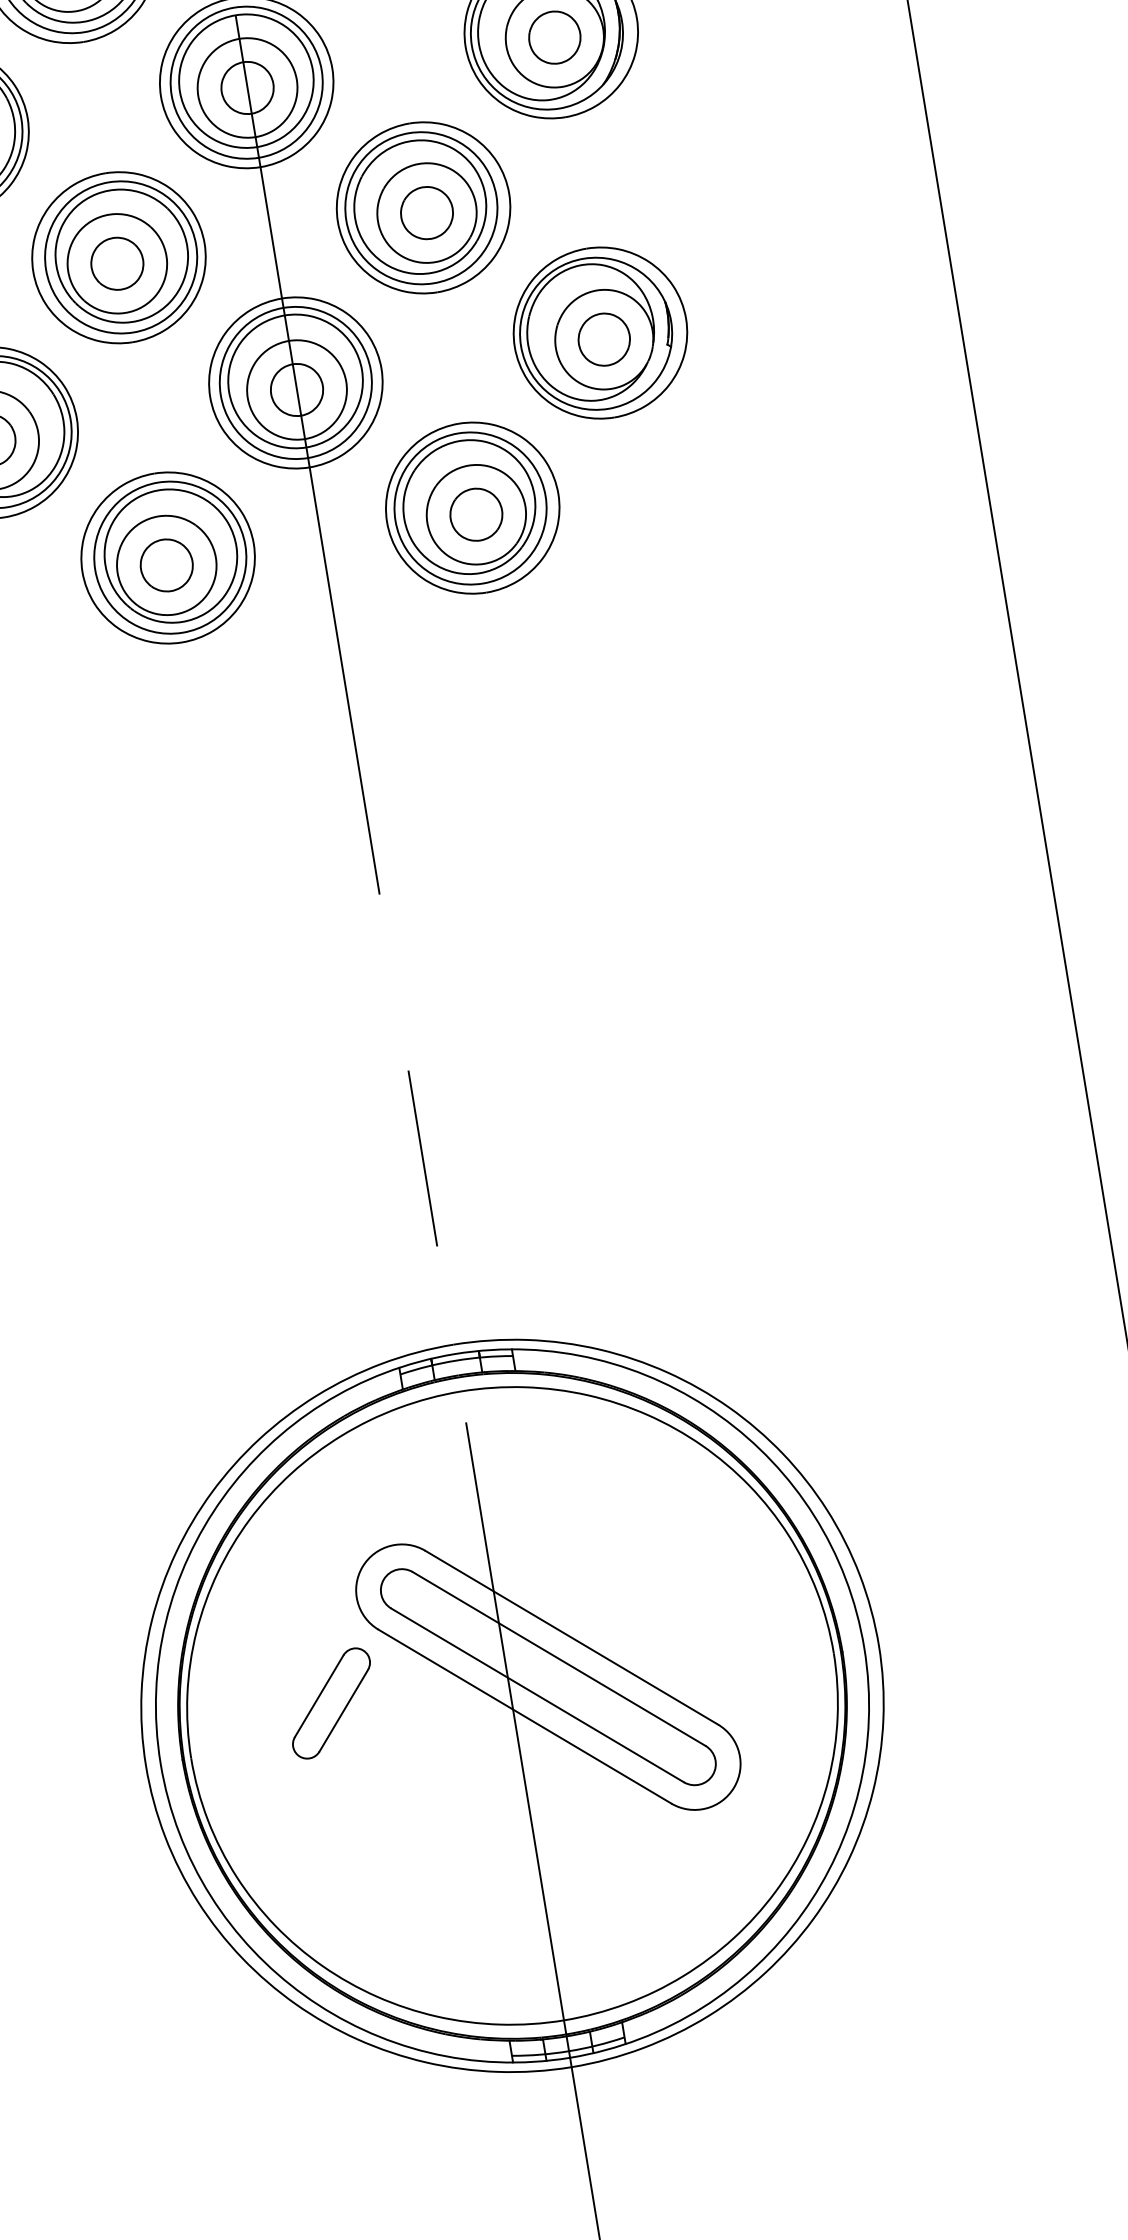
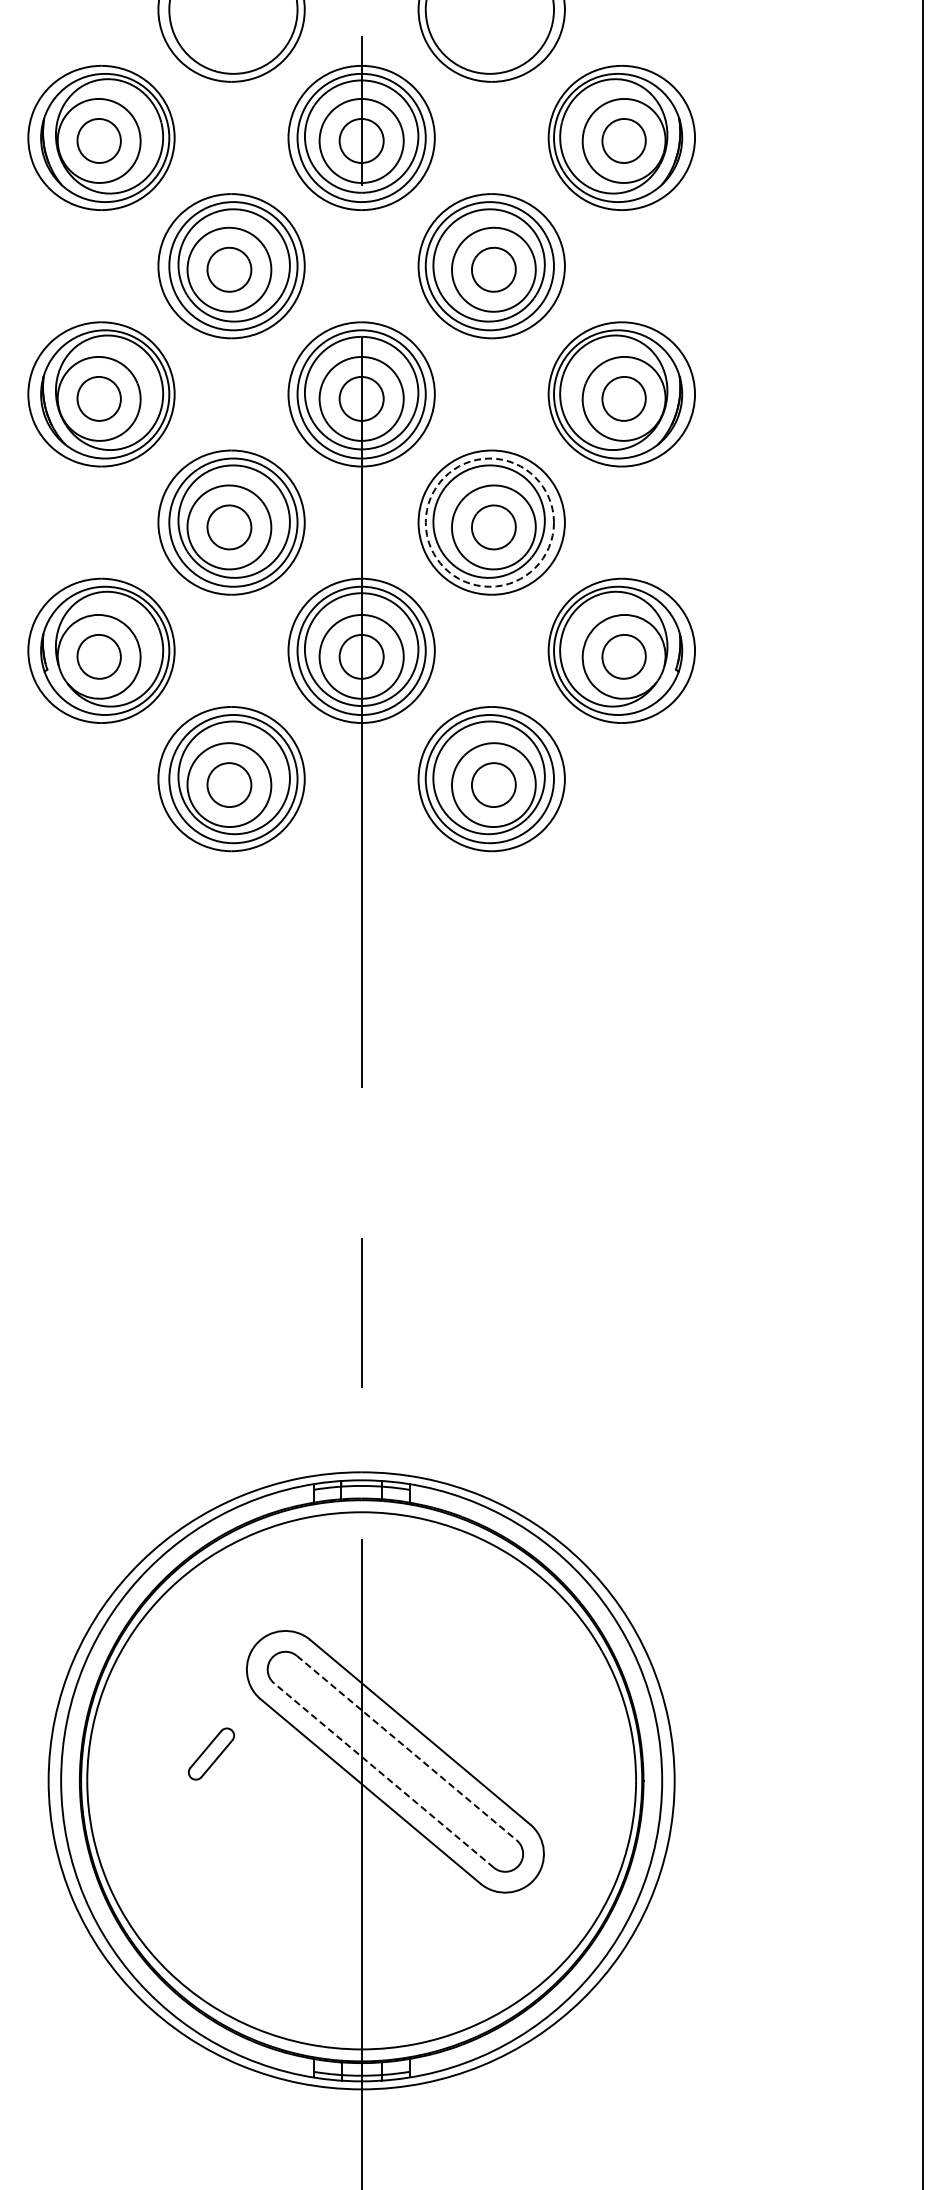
circle: (420, 208) -> (489, 522), solid -> dashed
line: (559, 1659) -> (407, 1748), solid -> dashed
line: (537, 1695) -> (383, 1775), solid -> dashed
part: (331, 1702) -> (211, 1753), size x0.6

